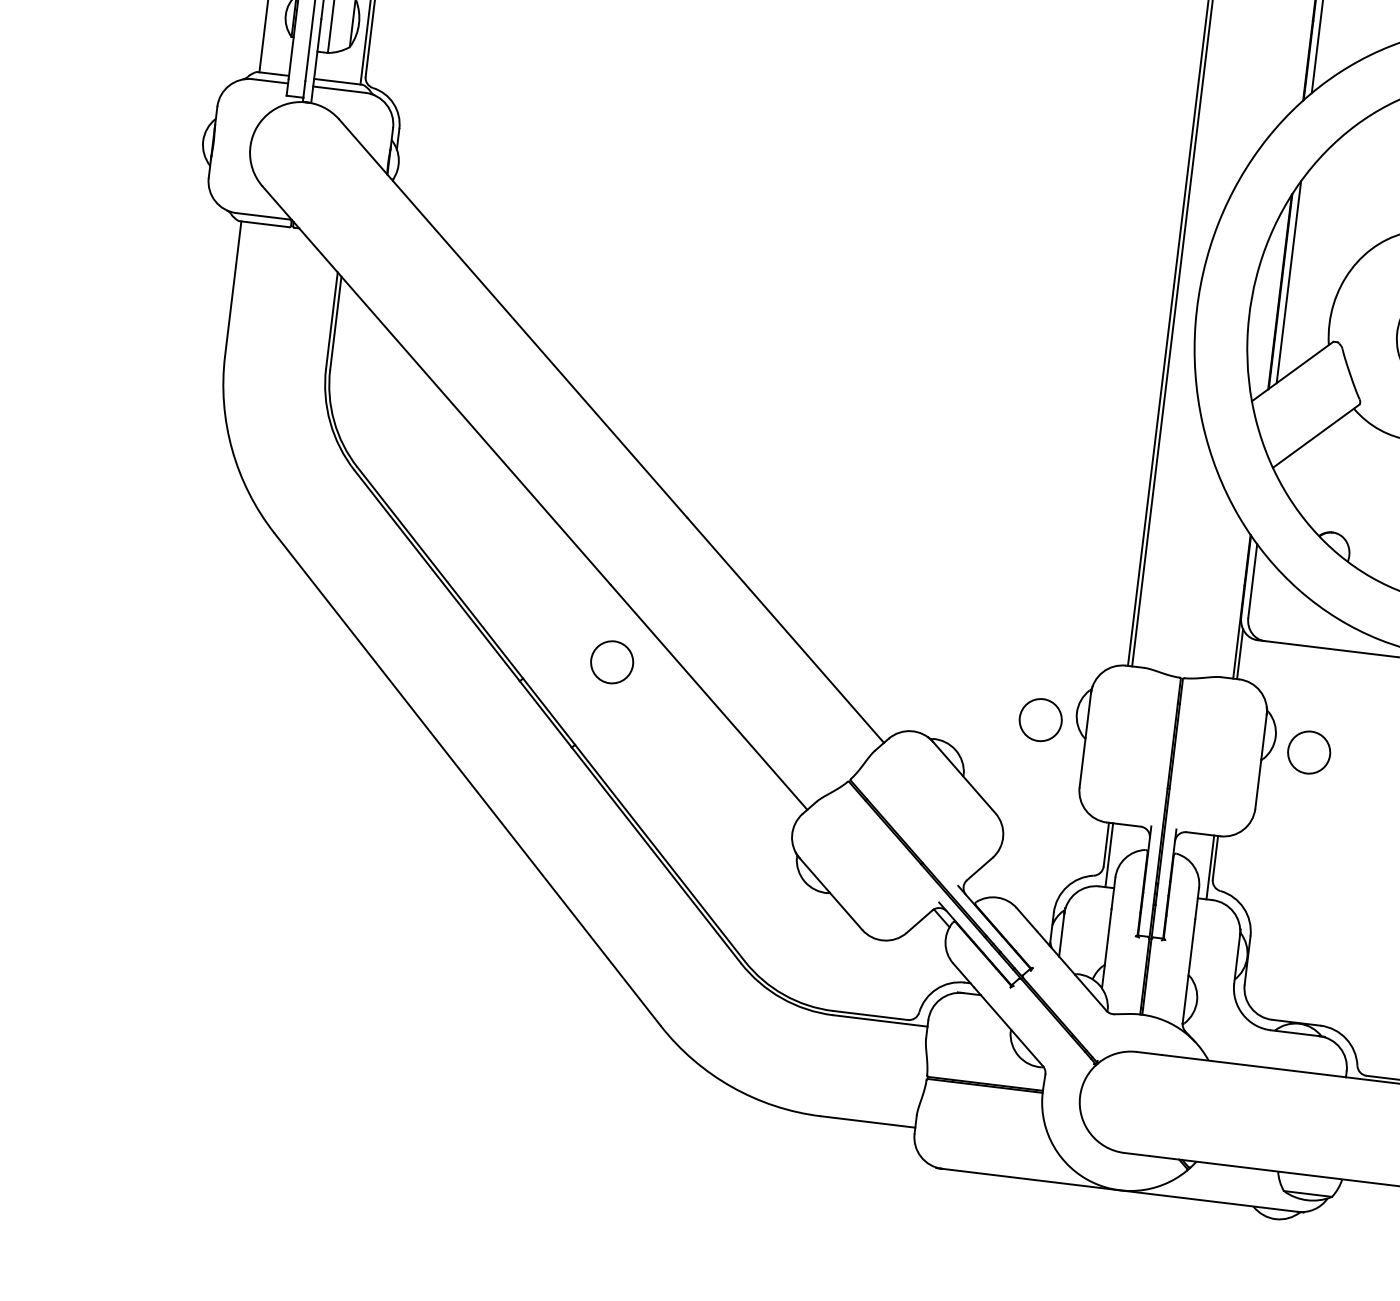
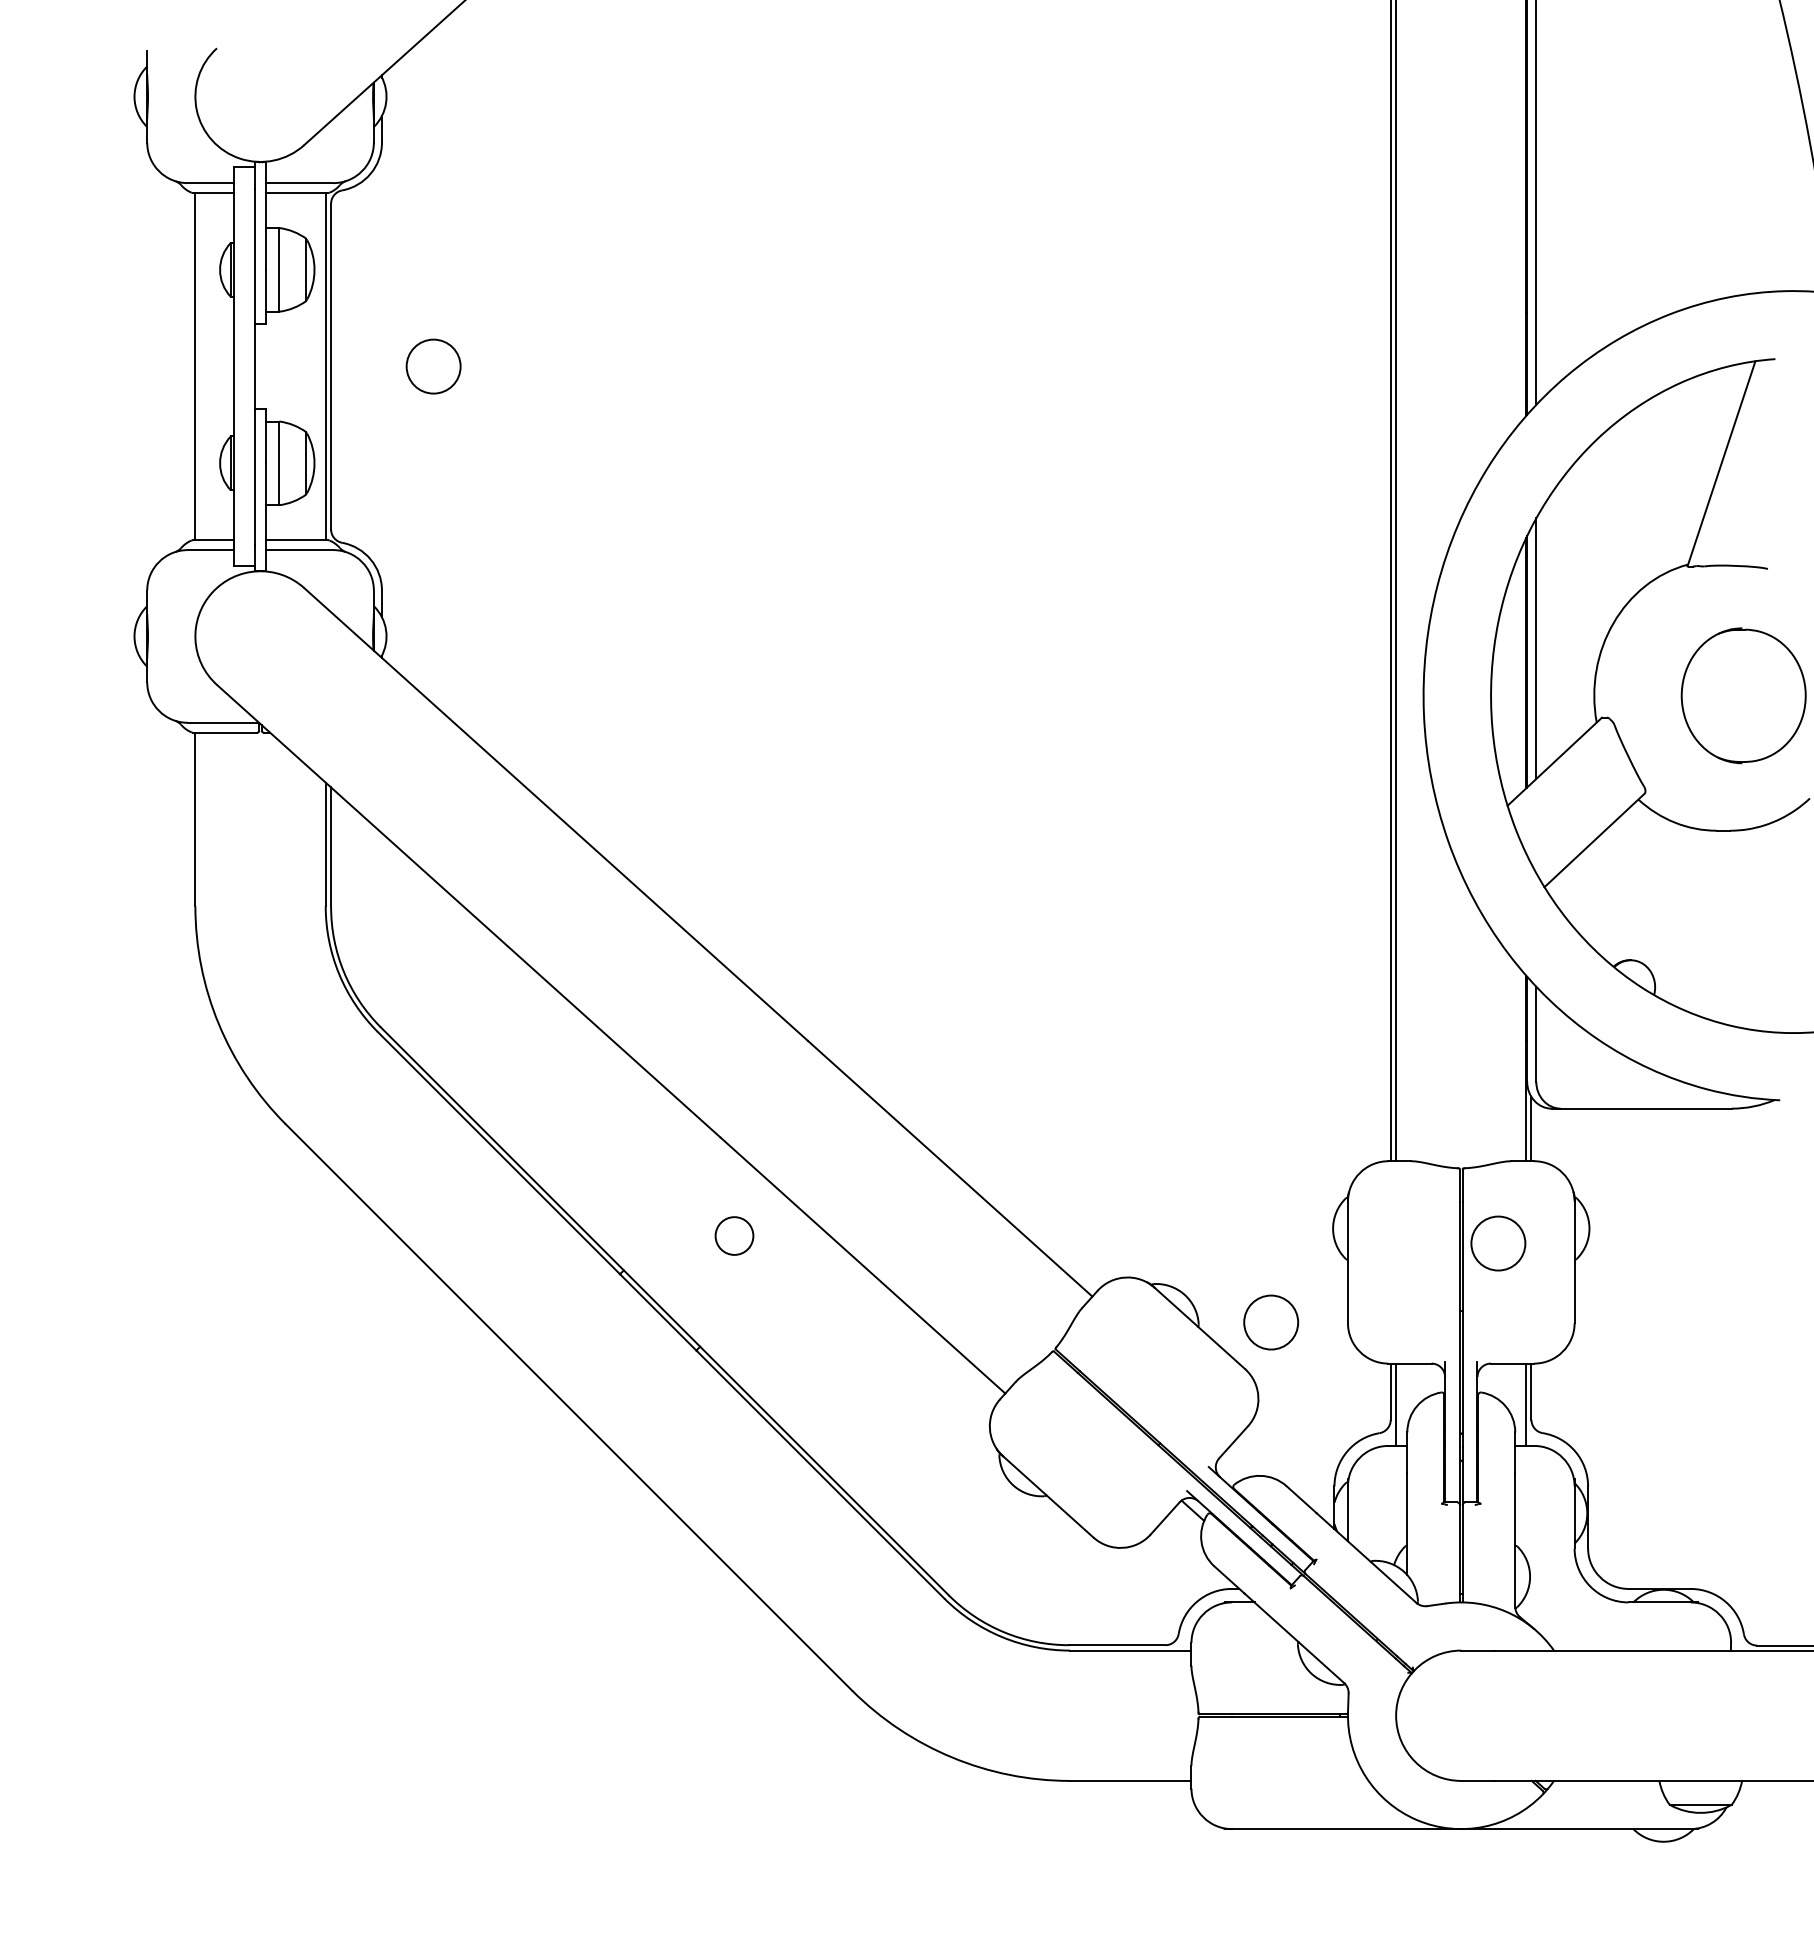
circle: (612, 661) -> (734, 1235), size x0.7
circle: (1040, 720) -> (1271, 1322), moved
circle: (1309, 752) -> (1498, 1243), moved

